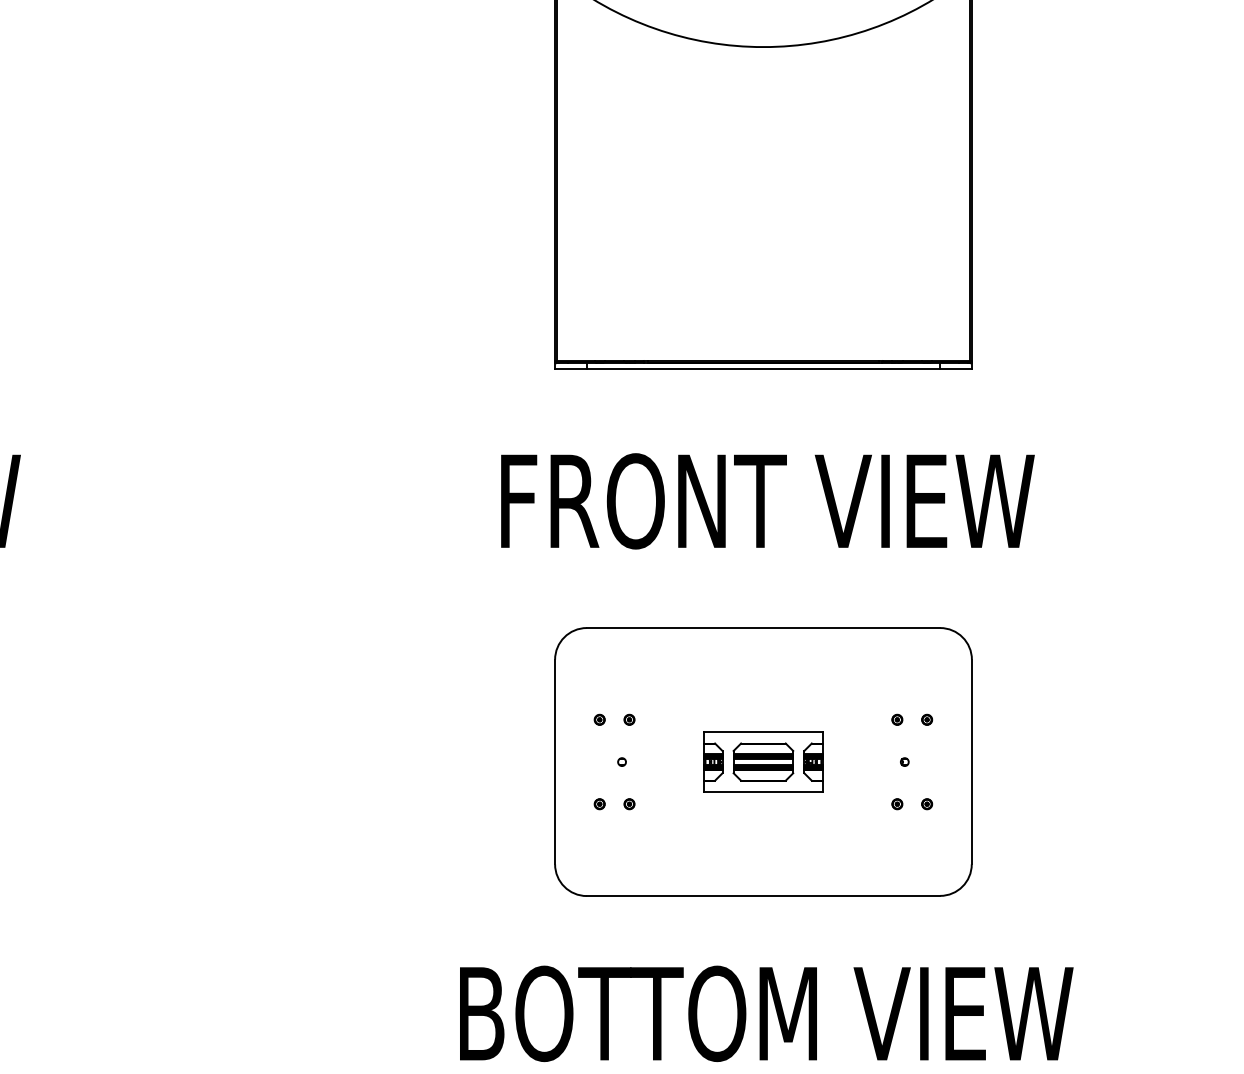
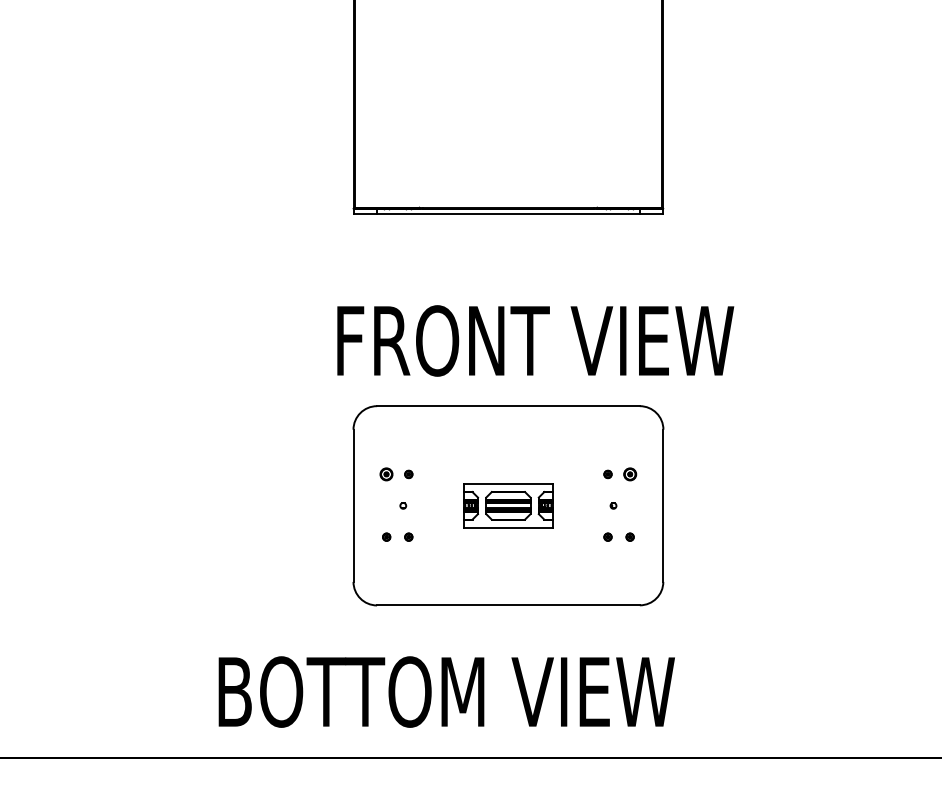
text: (767, 500) -> (535, 340), moved
part: (599, 719) -> (386, 474), size x1.6
part: (926, 719) -> (629, 474), size x1.6
text: (766, 1013) -> (446, 691), moved

